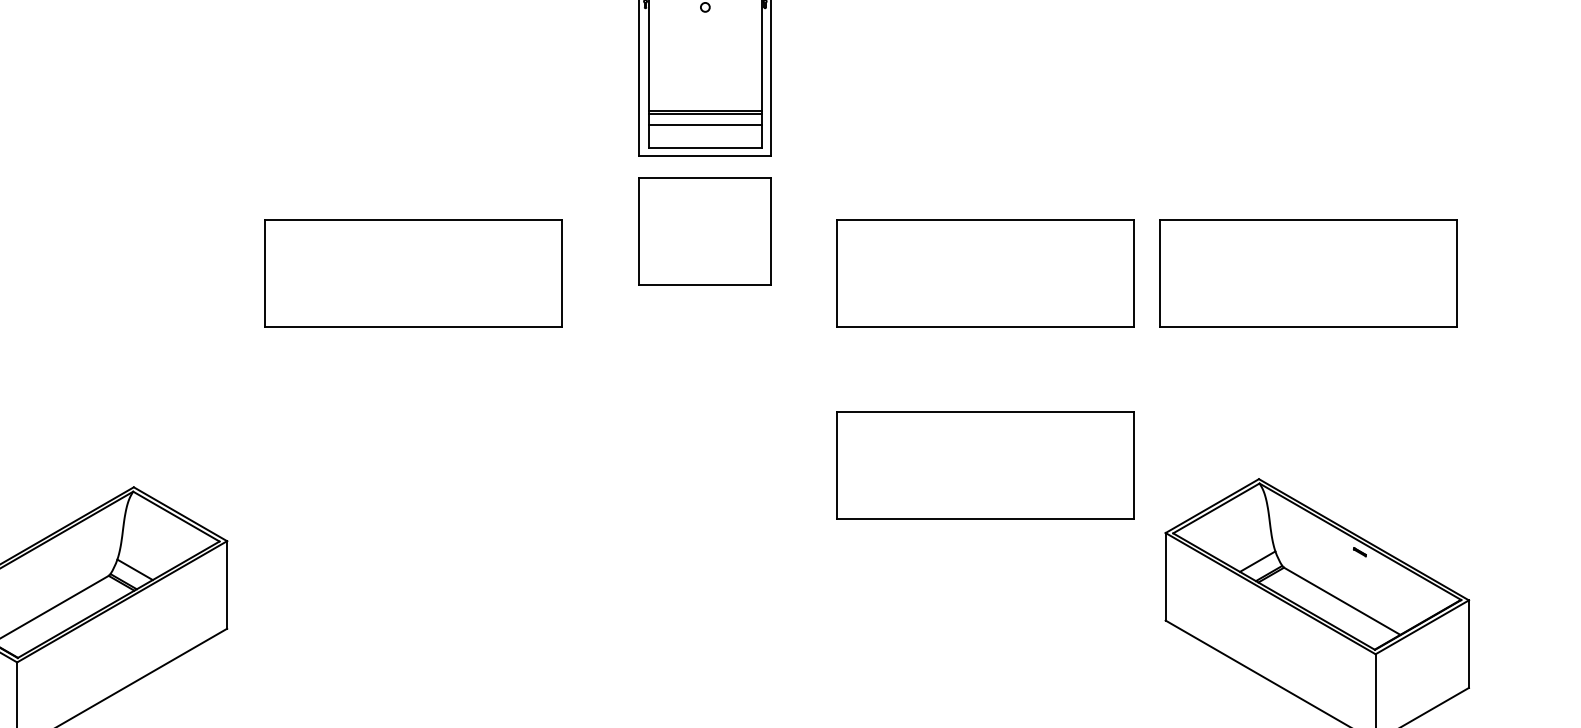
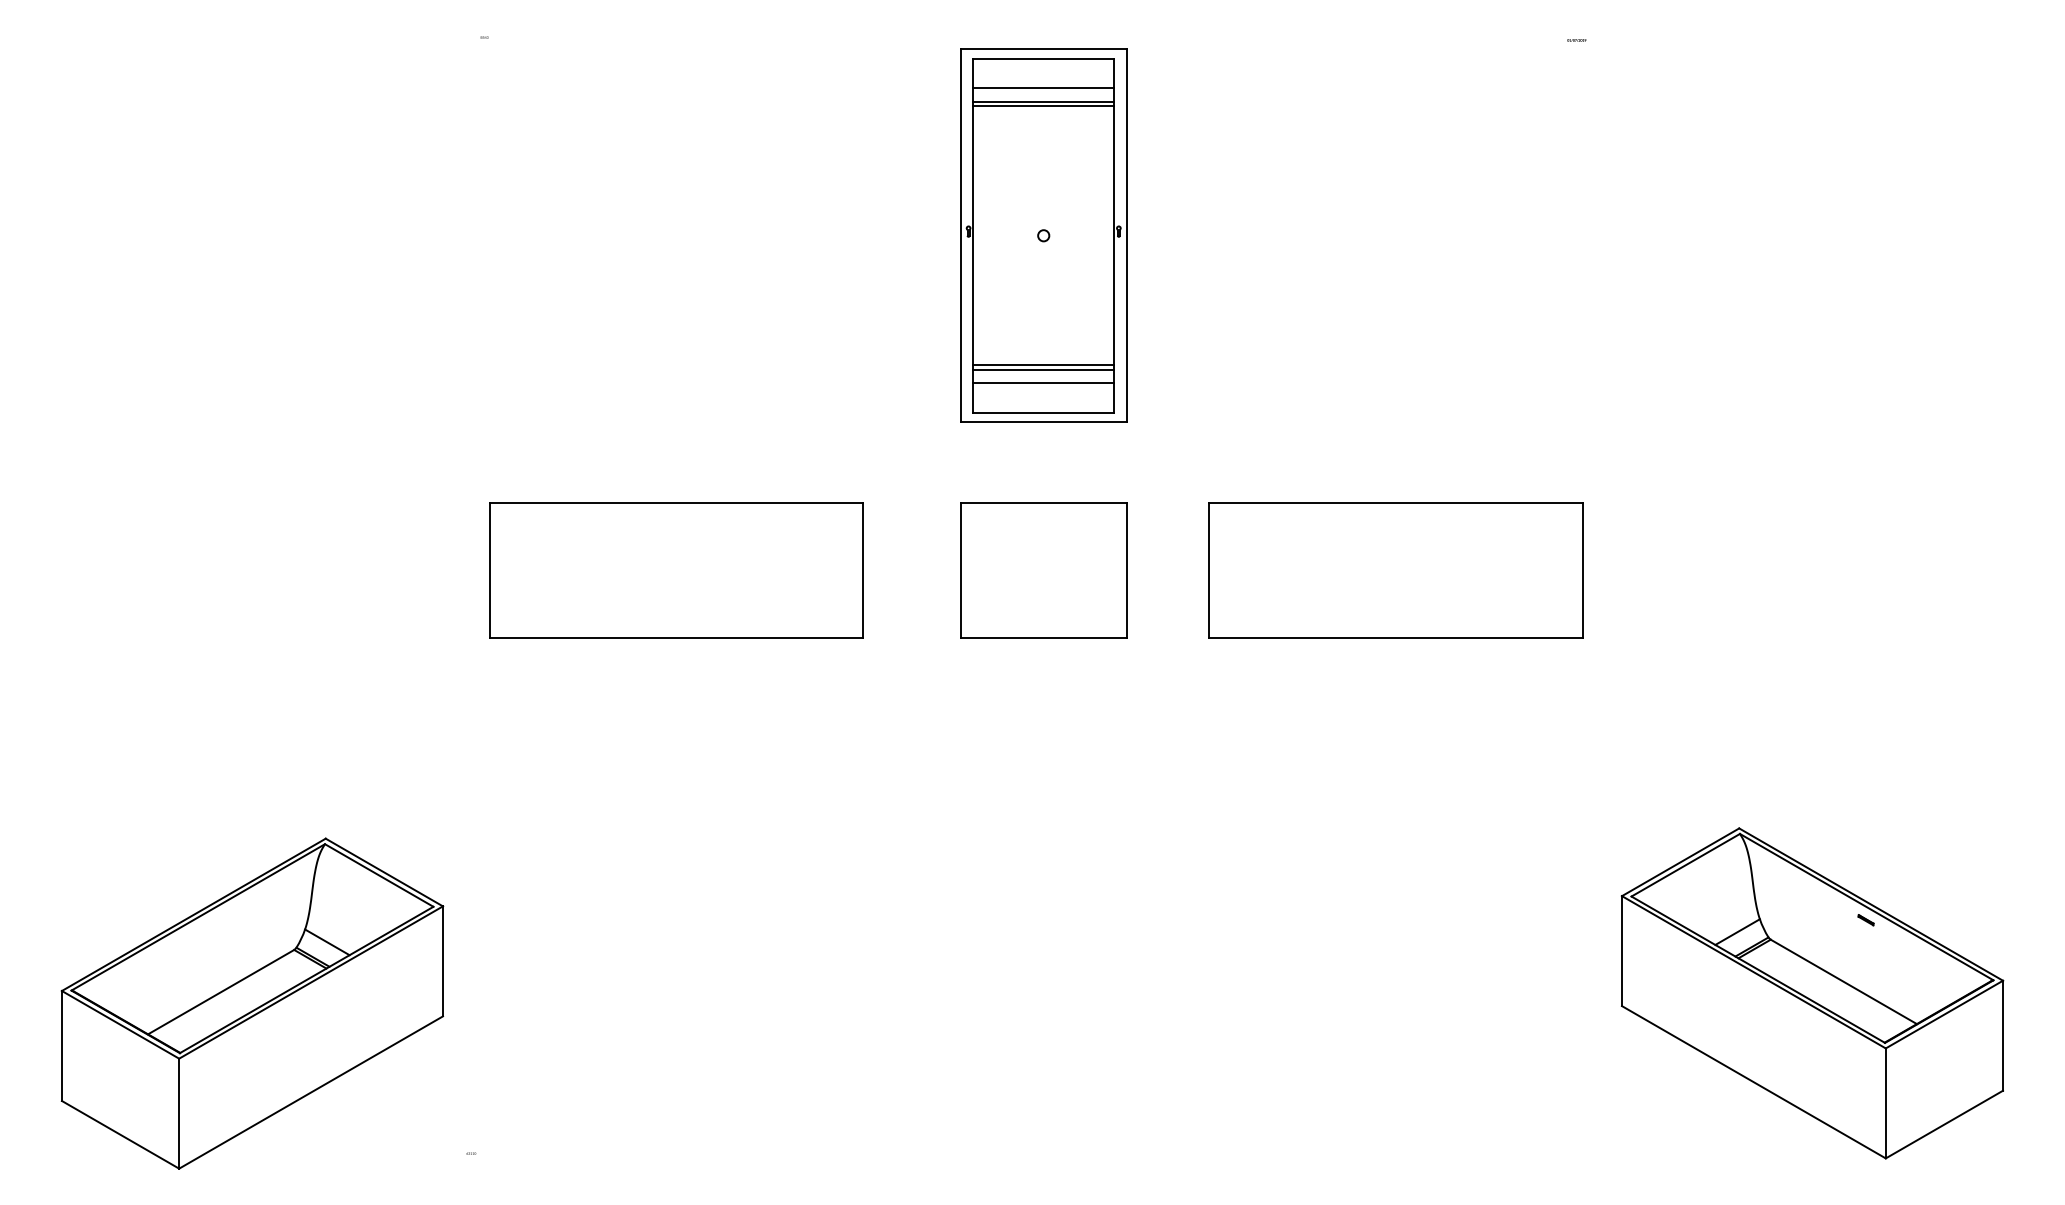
part: (705, 231) -> (1043, 570), moved
part: (1308, 273) -> (1801, 570), removed
part: (985, 465) -> (1395, 811), removed

